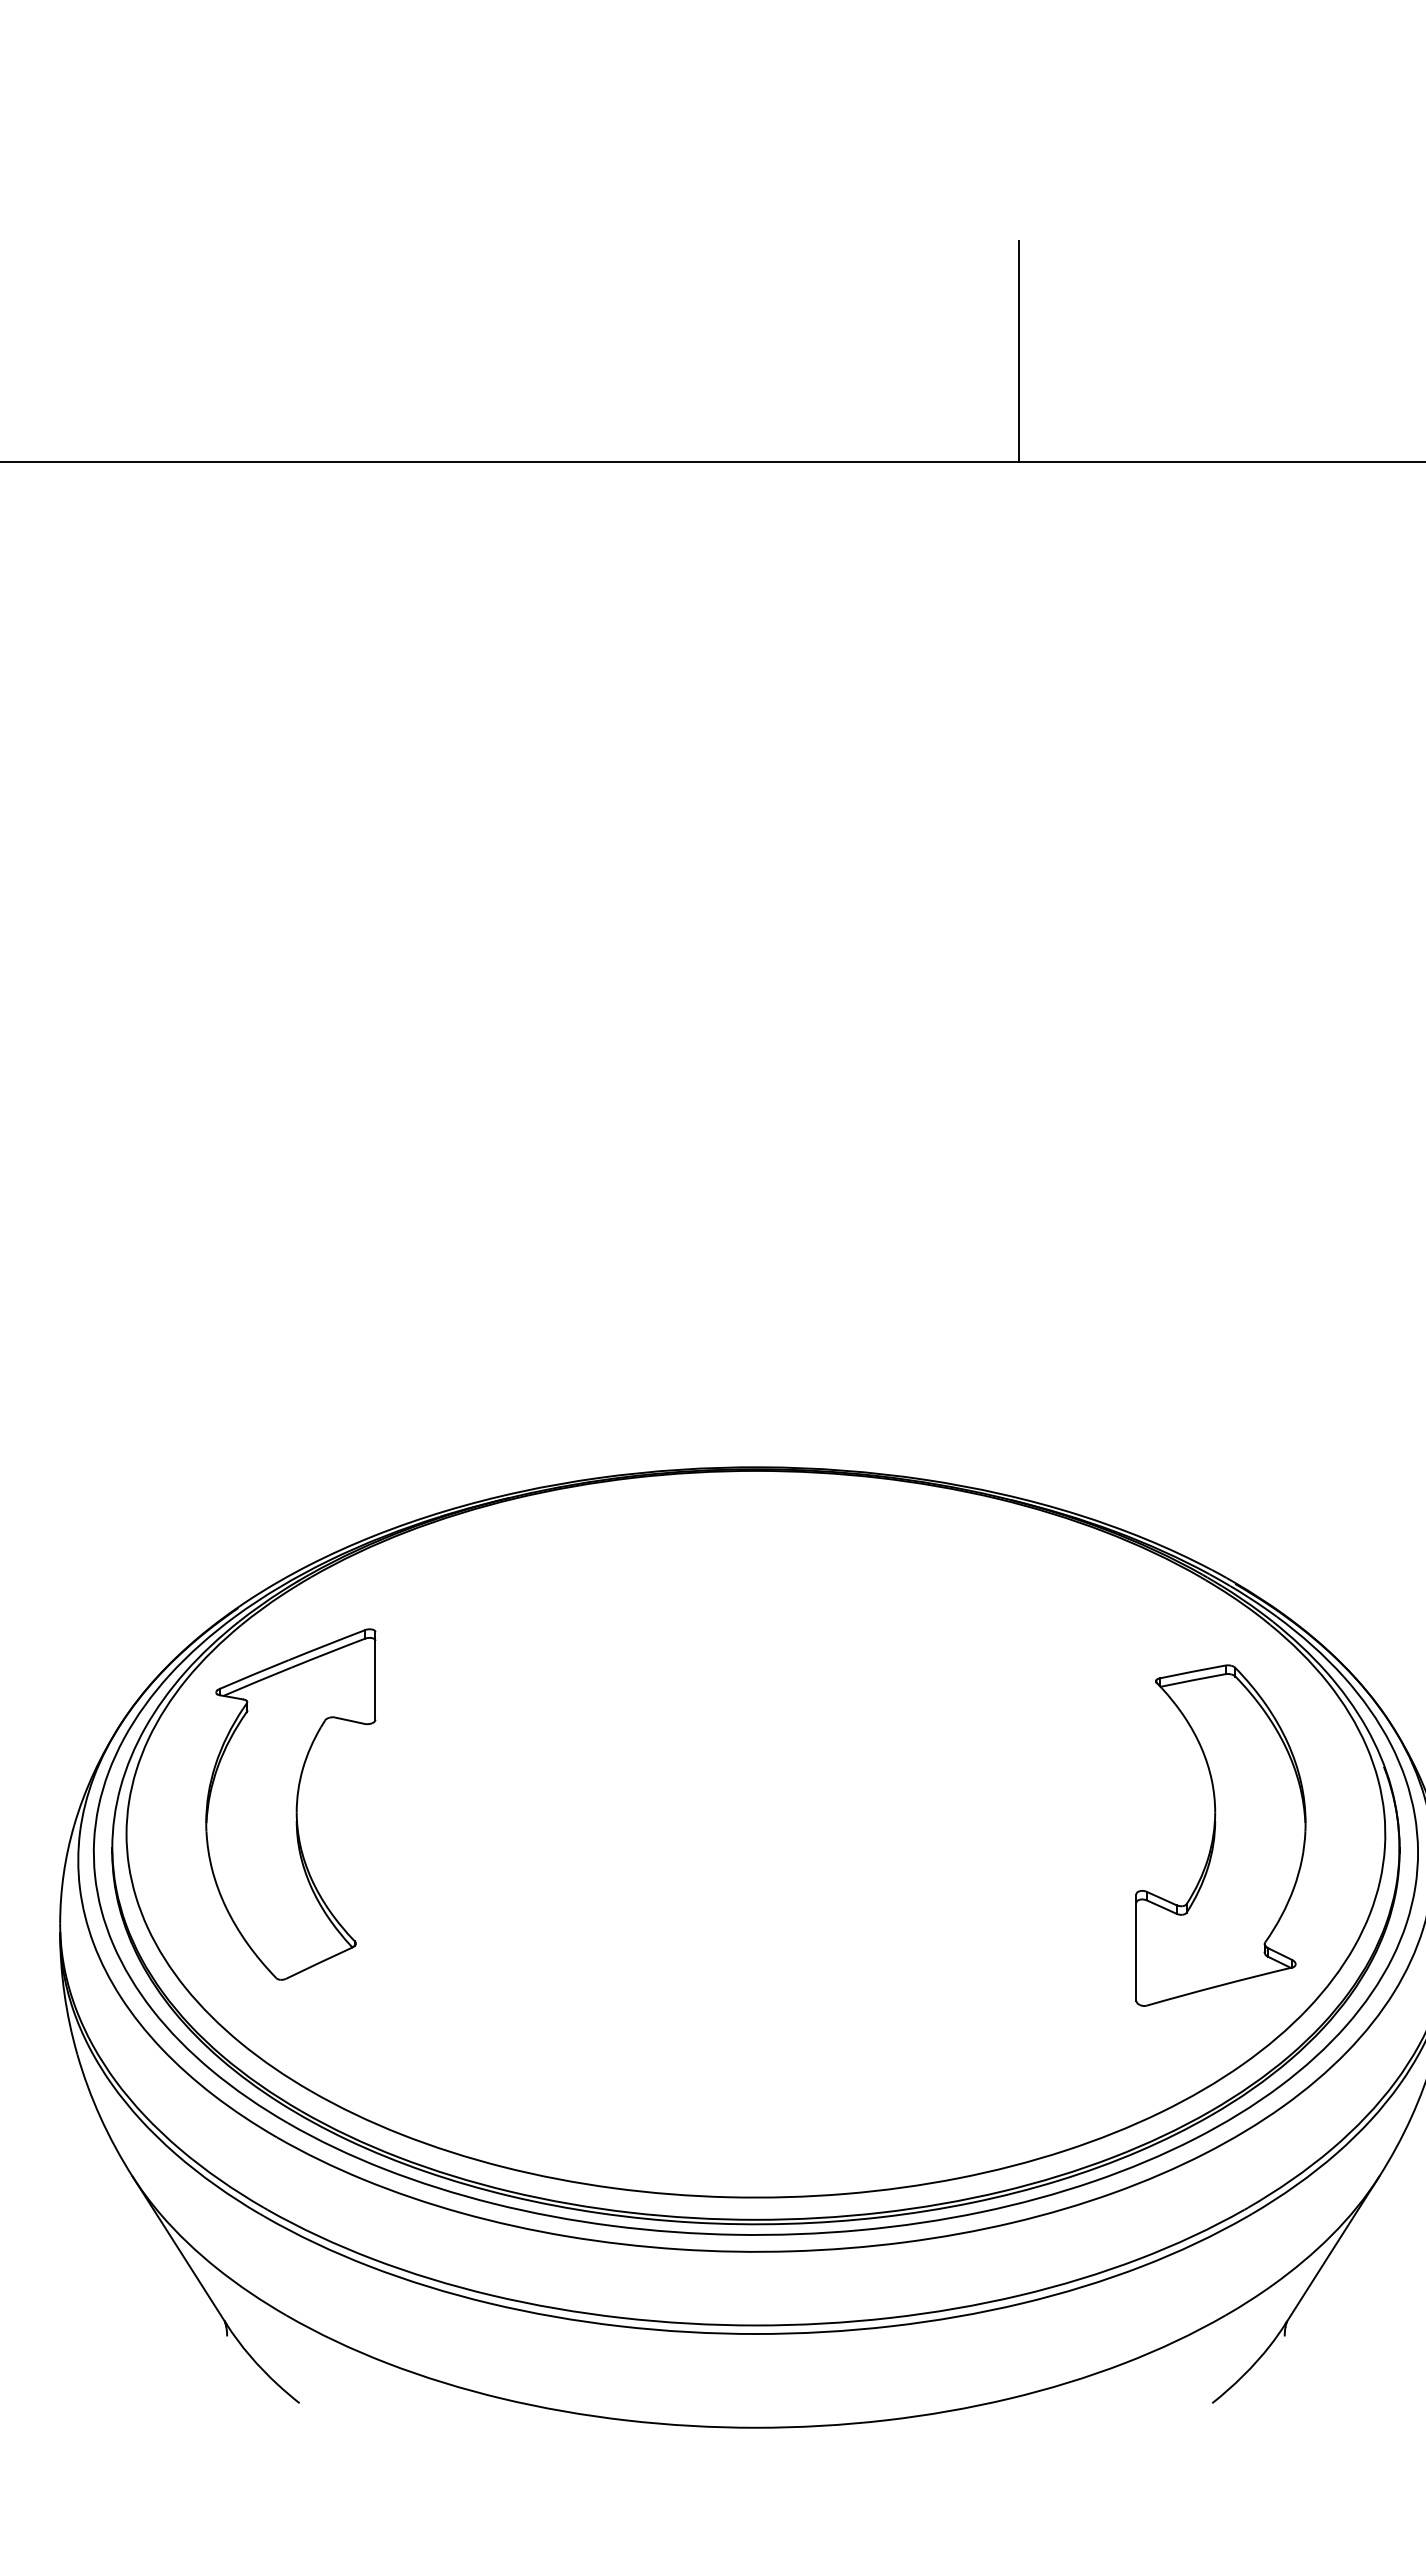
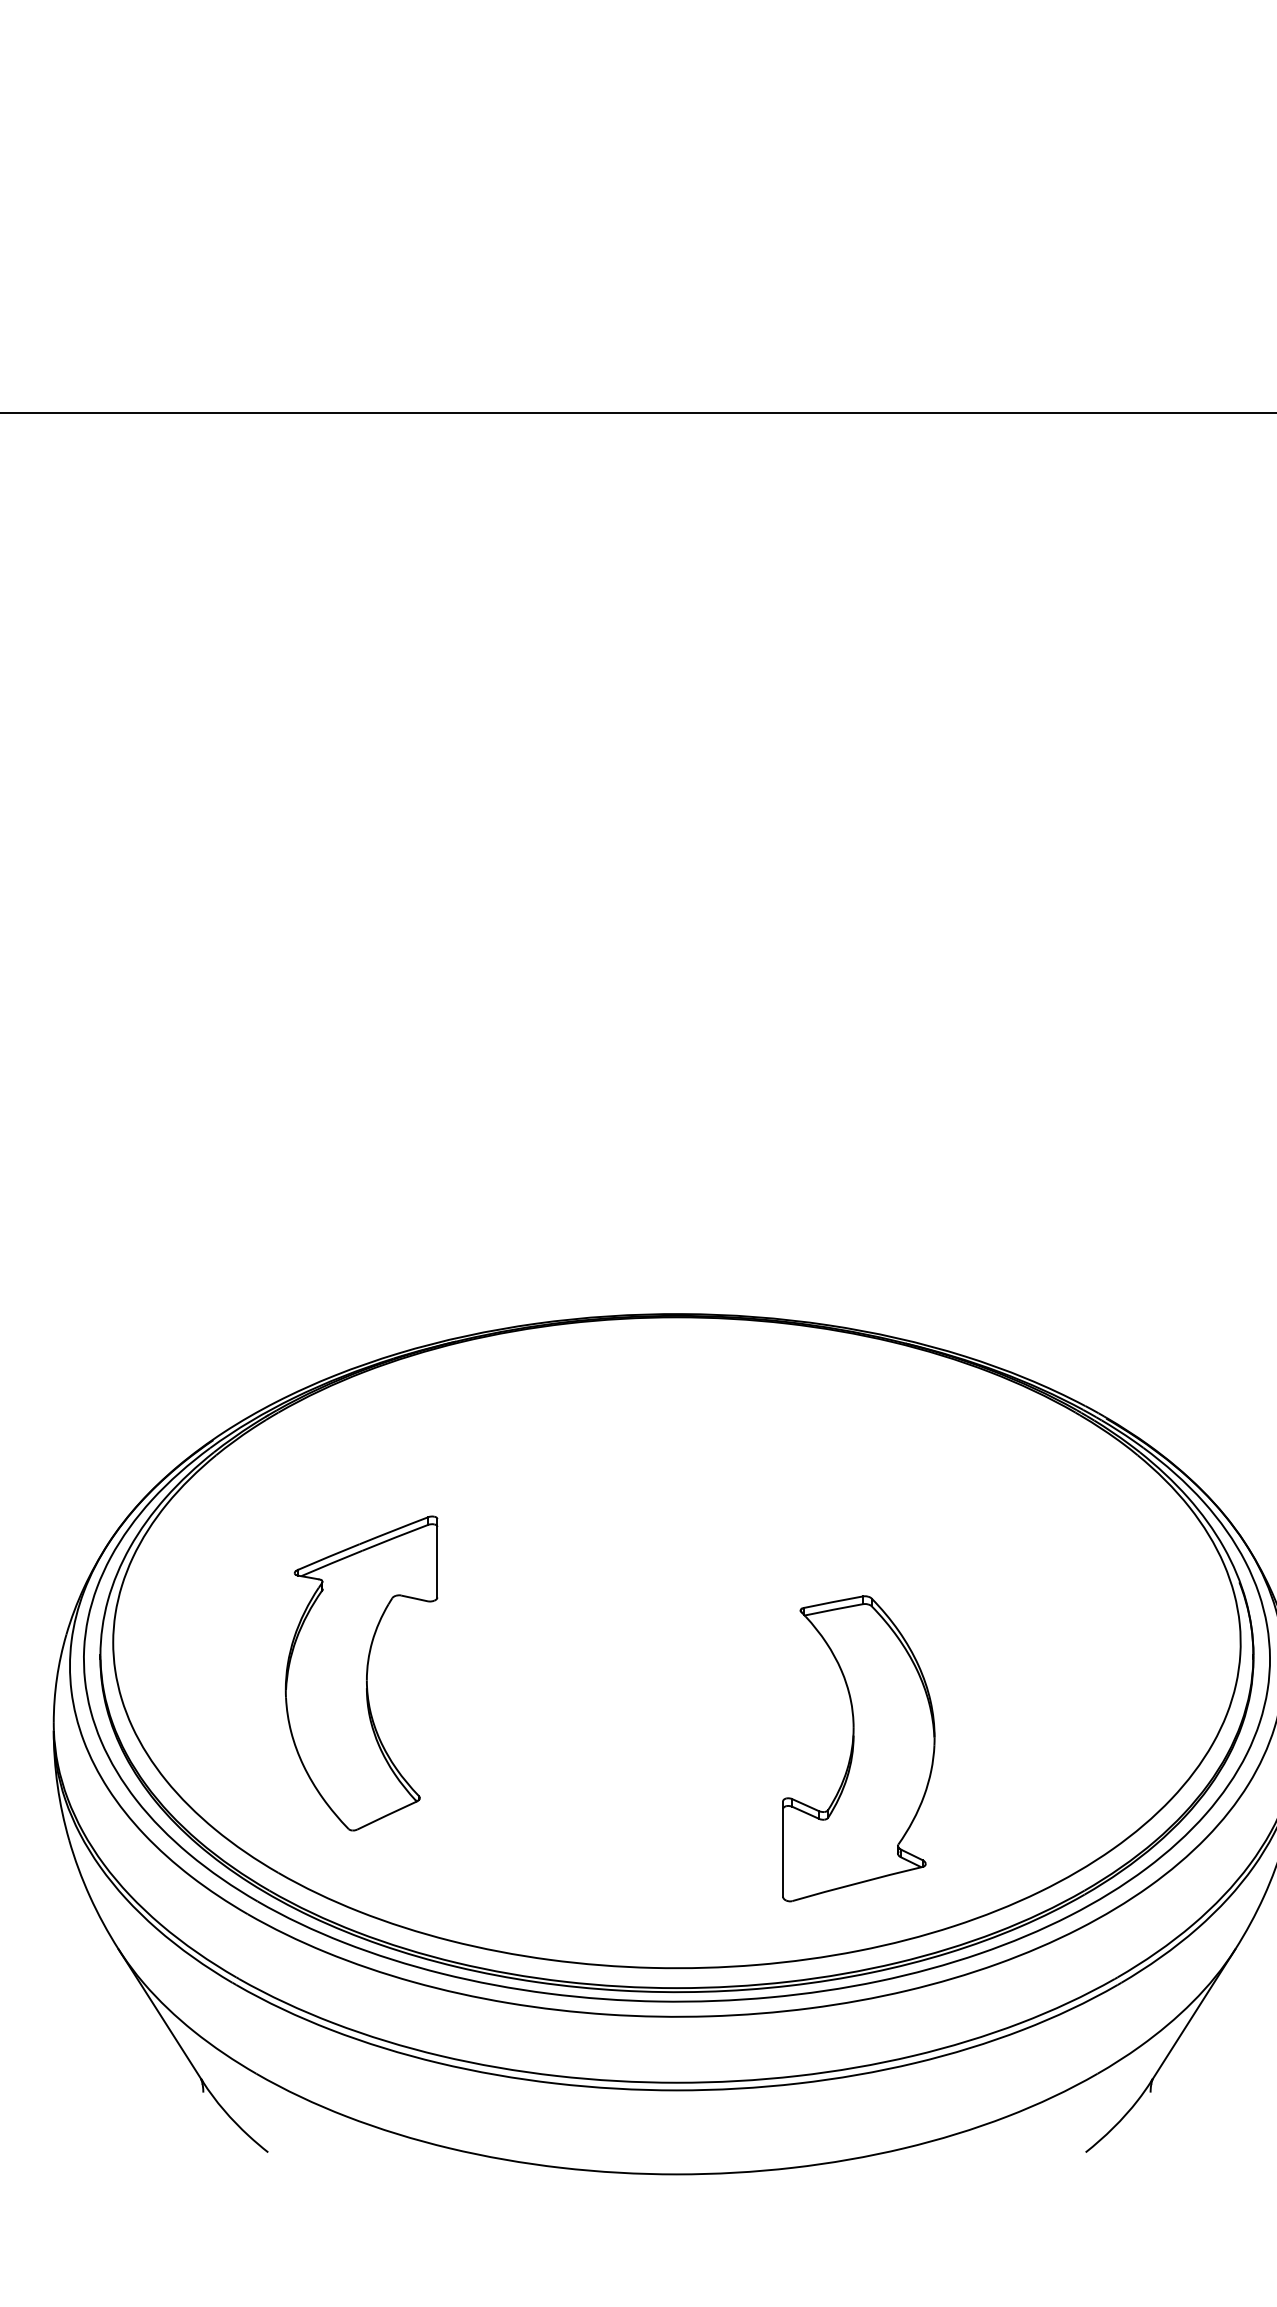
line: (1019, 350) -> (913, 313), removed
part: (290, 1804) -> (361, 1673), moved
part: (1220, 1835) -> (858, 1748), moved

